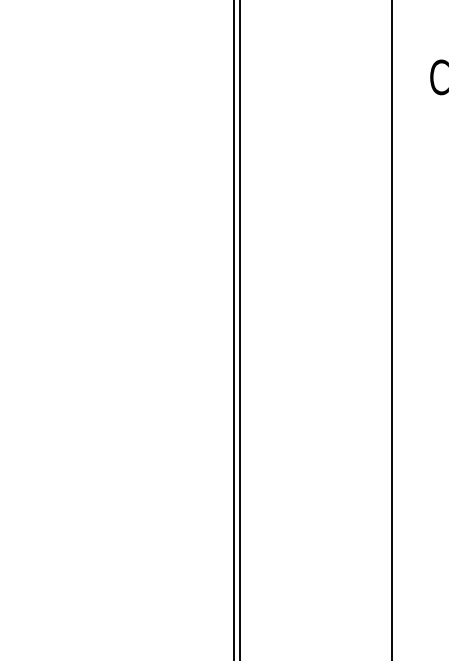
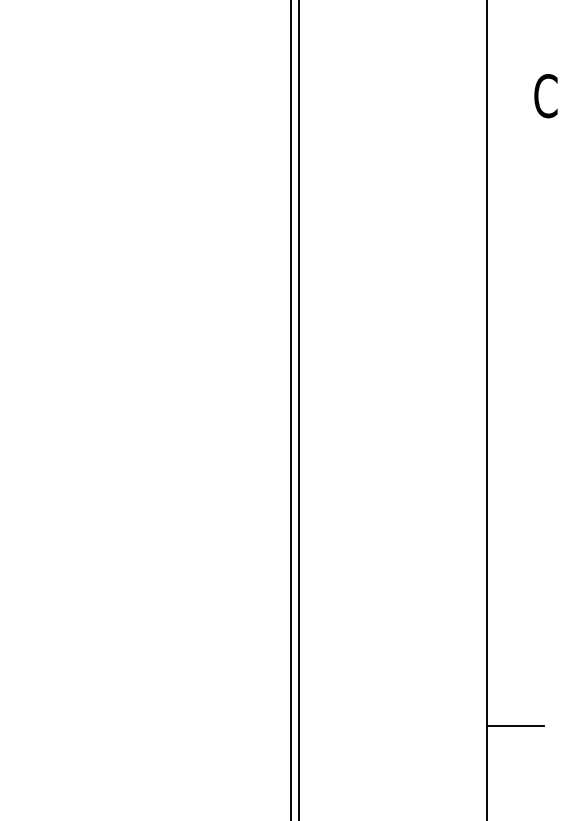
line: (414, 584) -> (514, 725), added

